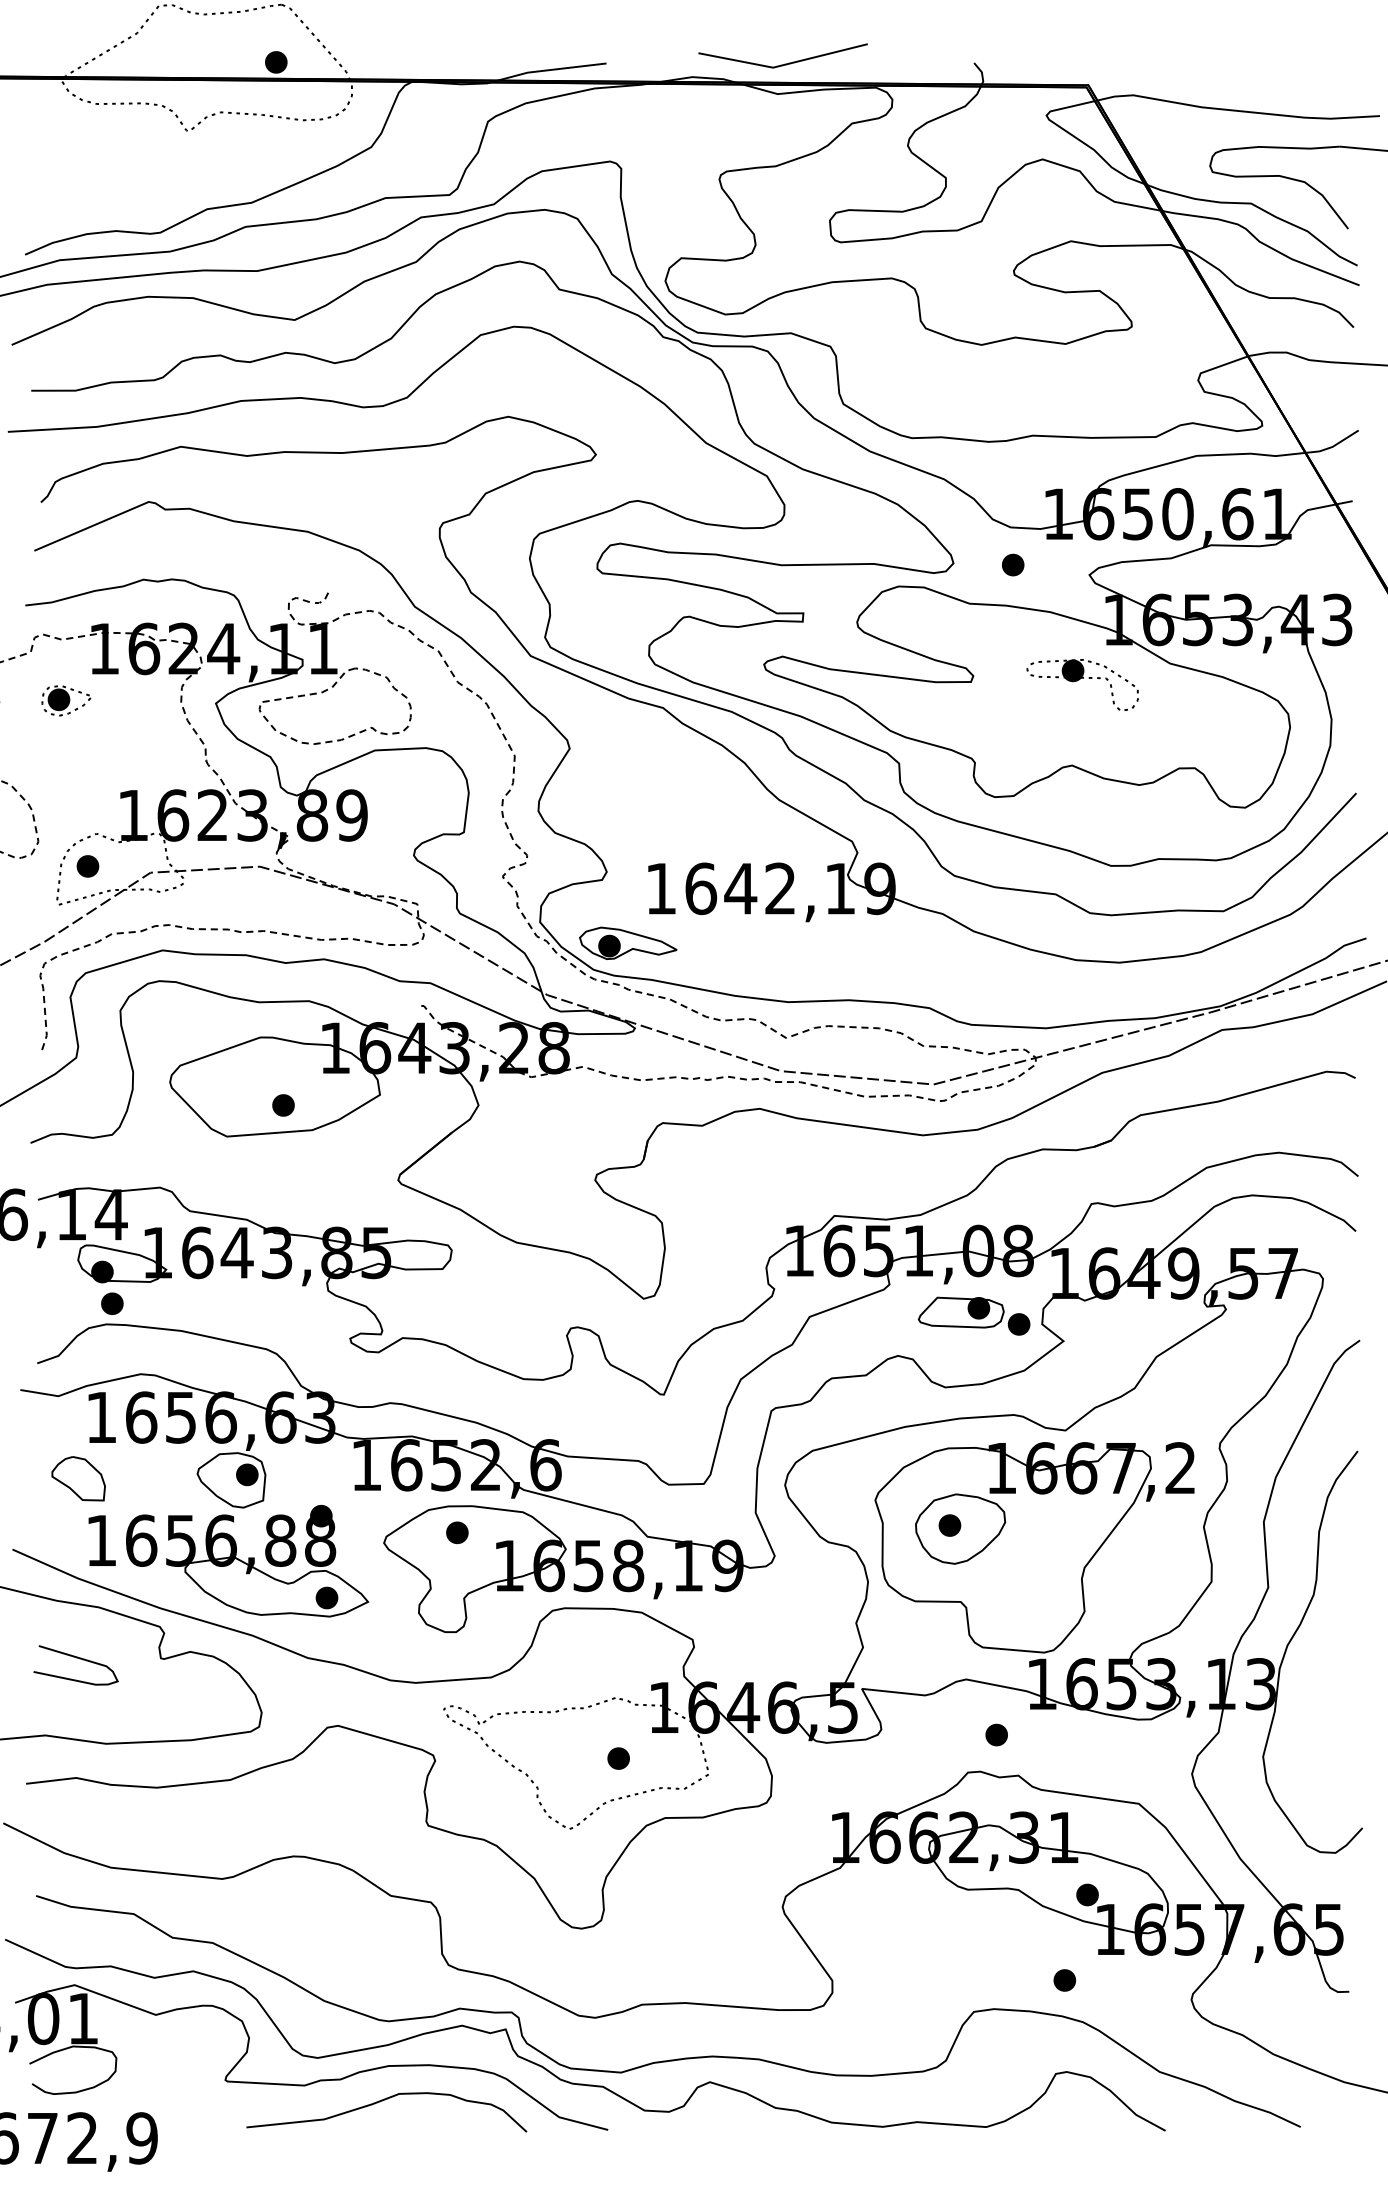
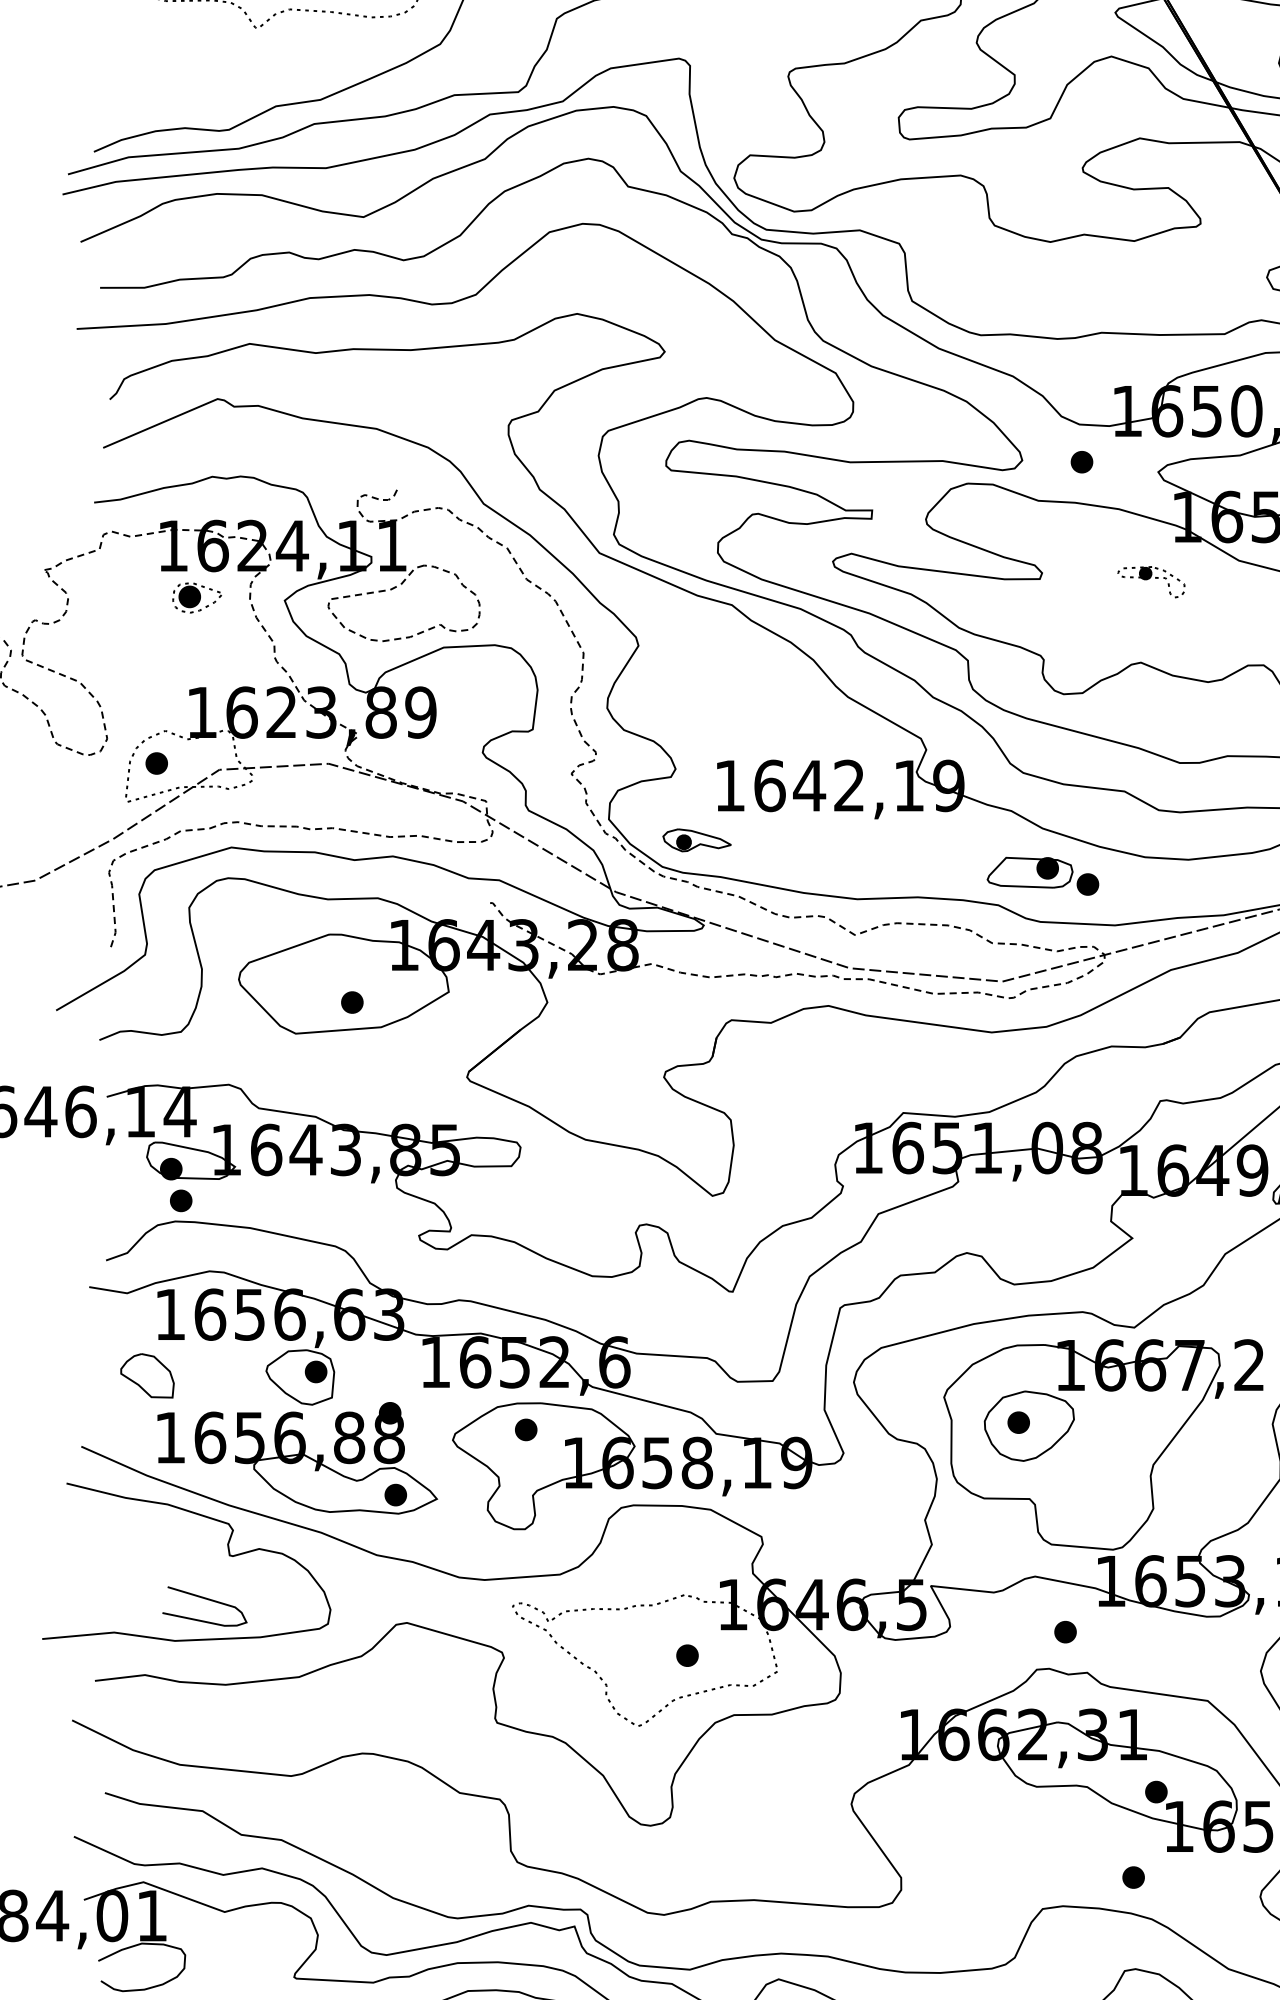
part: (1082, 684) -> (1151, 581), size x0.6
part: (66, 700) -> (197, 597), moved
part: (628, 942) -> (697, 839), size x0.7
part: (973, 1315) -> (1042, 875), moved
curve: (76, 1658) -> (205, 1599), moved

